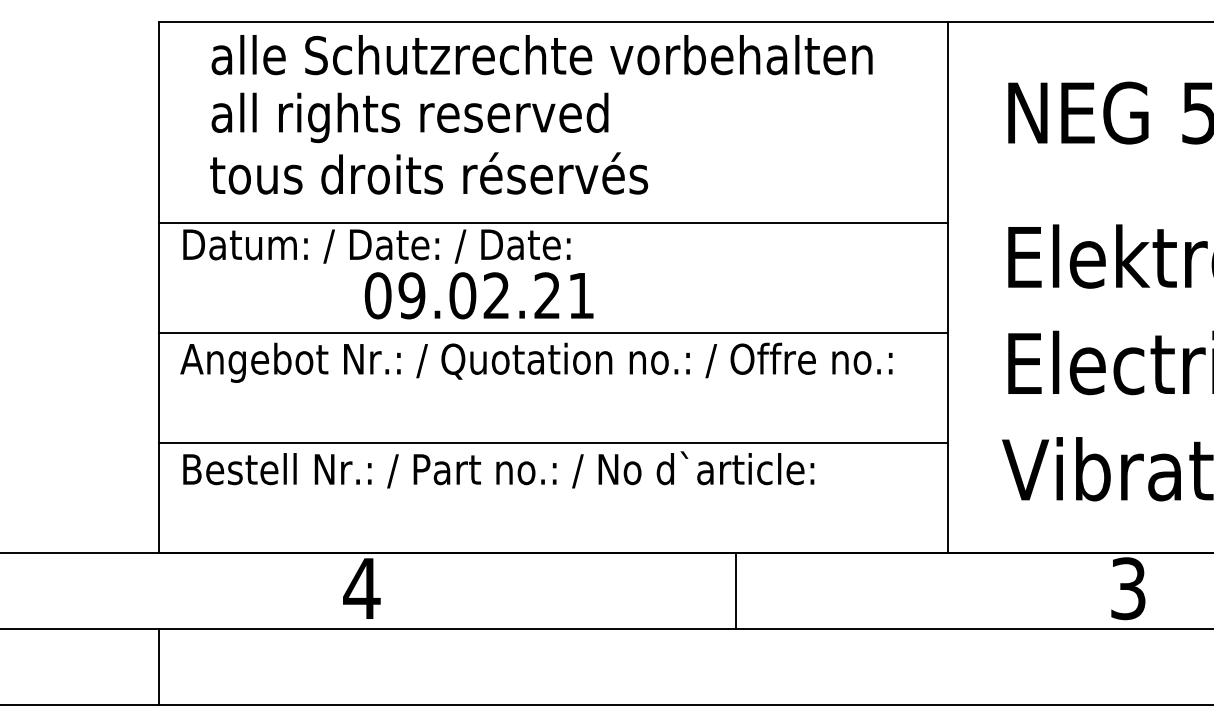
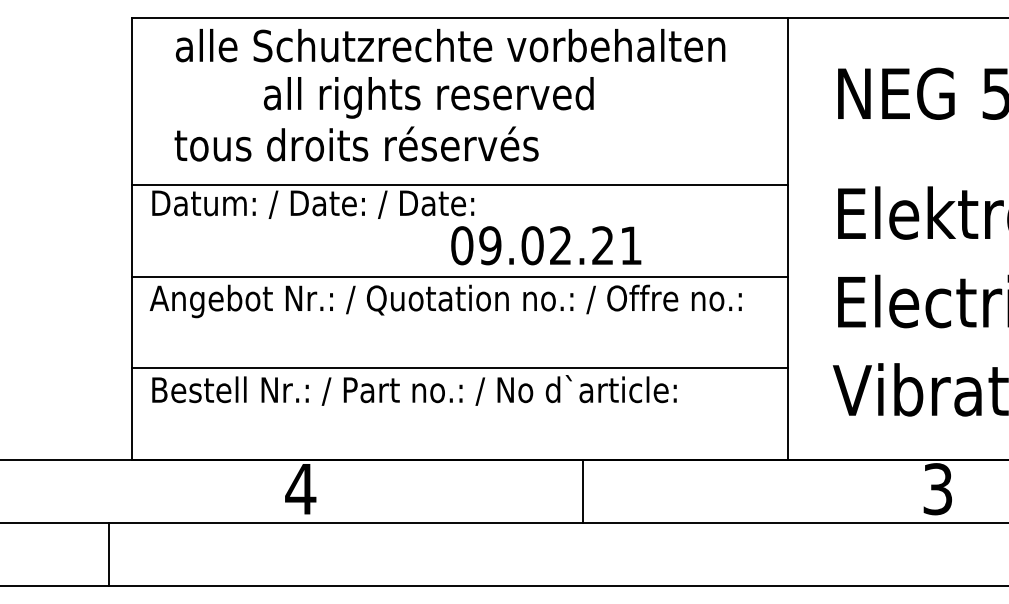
text: (409, 117) -> (428, 97), moved
text: (479, 295) -> (546, 245), moved
line: (735, 590) -> (583, 490), moved
line: (159, 666) -> (109, 553), moved

